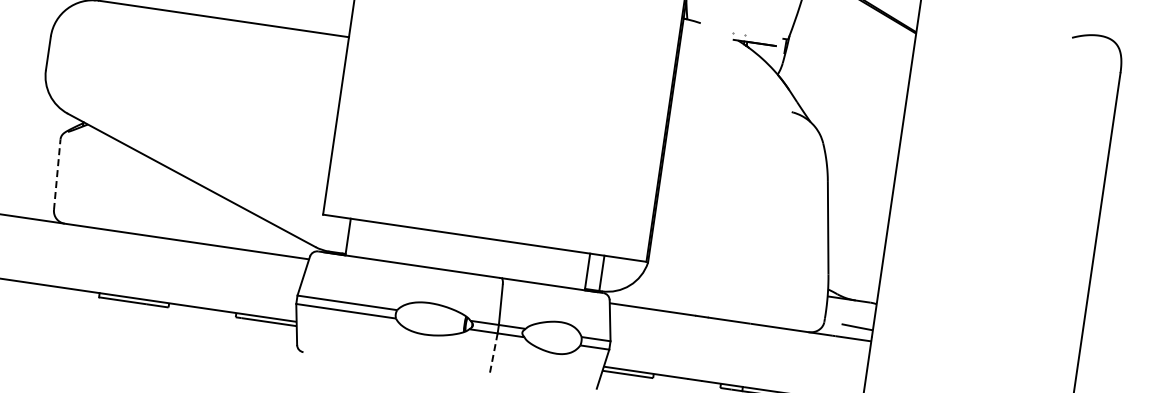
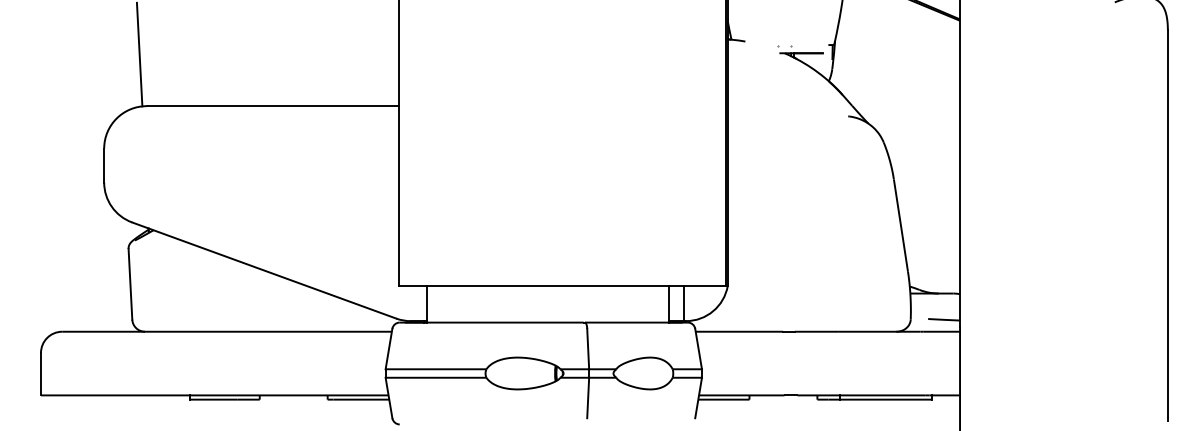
line: (57, 173) -> (130, 283), dashed -> solid
line: (494, 353) -> (588, 398), dashed -> solid

